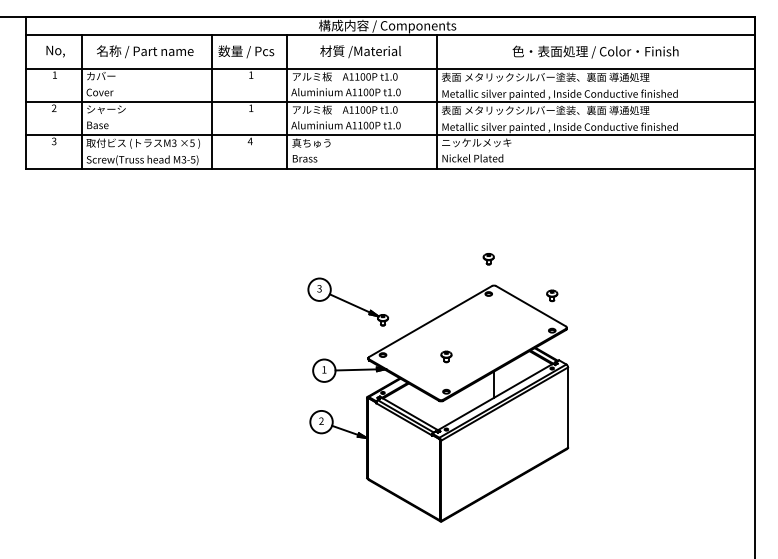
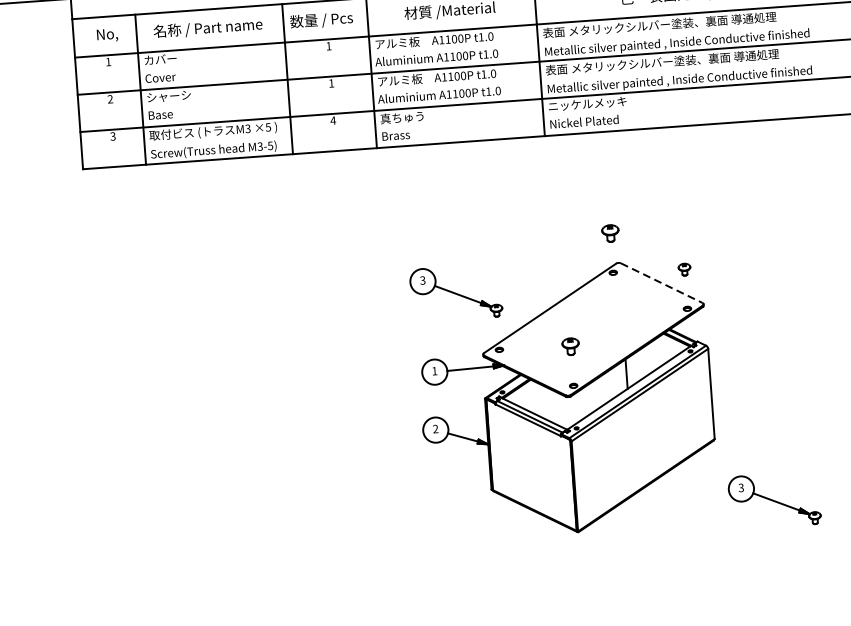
part: (488, 259) -> (610, 234), size x1.4
line: (531, 306) -> (662, 283), solid -> dashed
part: (446, 356) -> (570, 346), size x1.4
part: (616, 505) -> (773, 499), added

